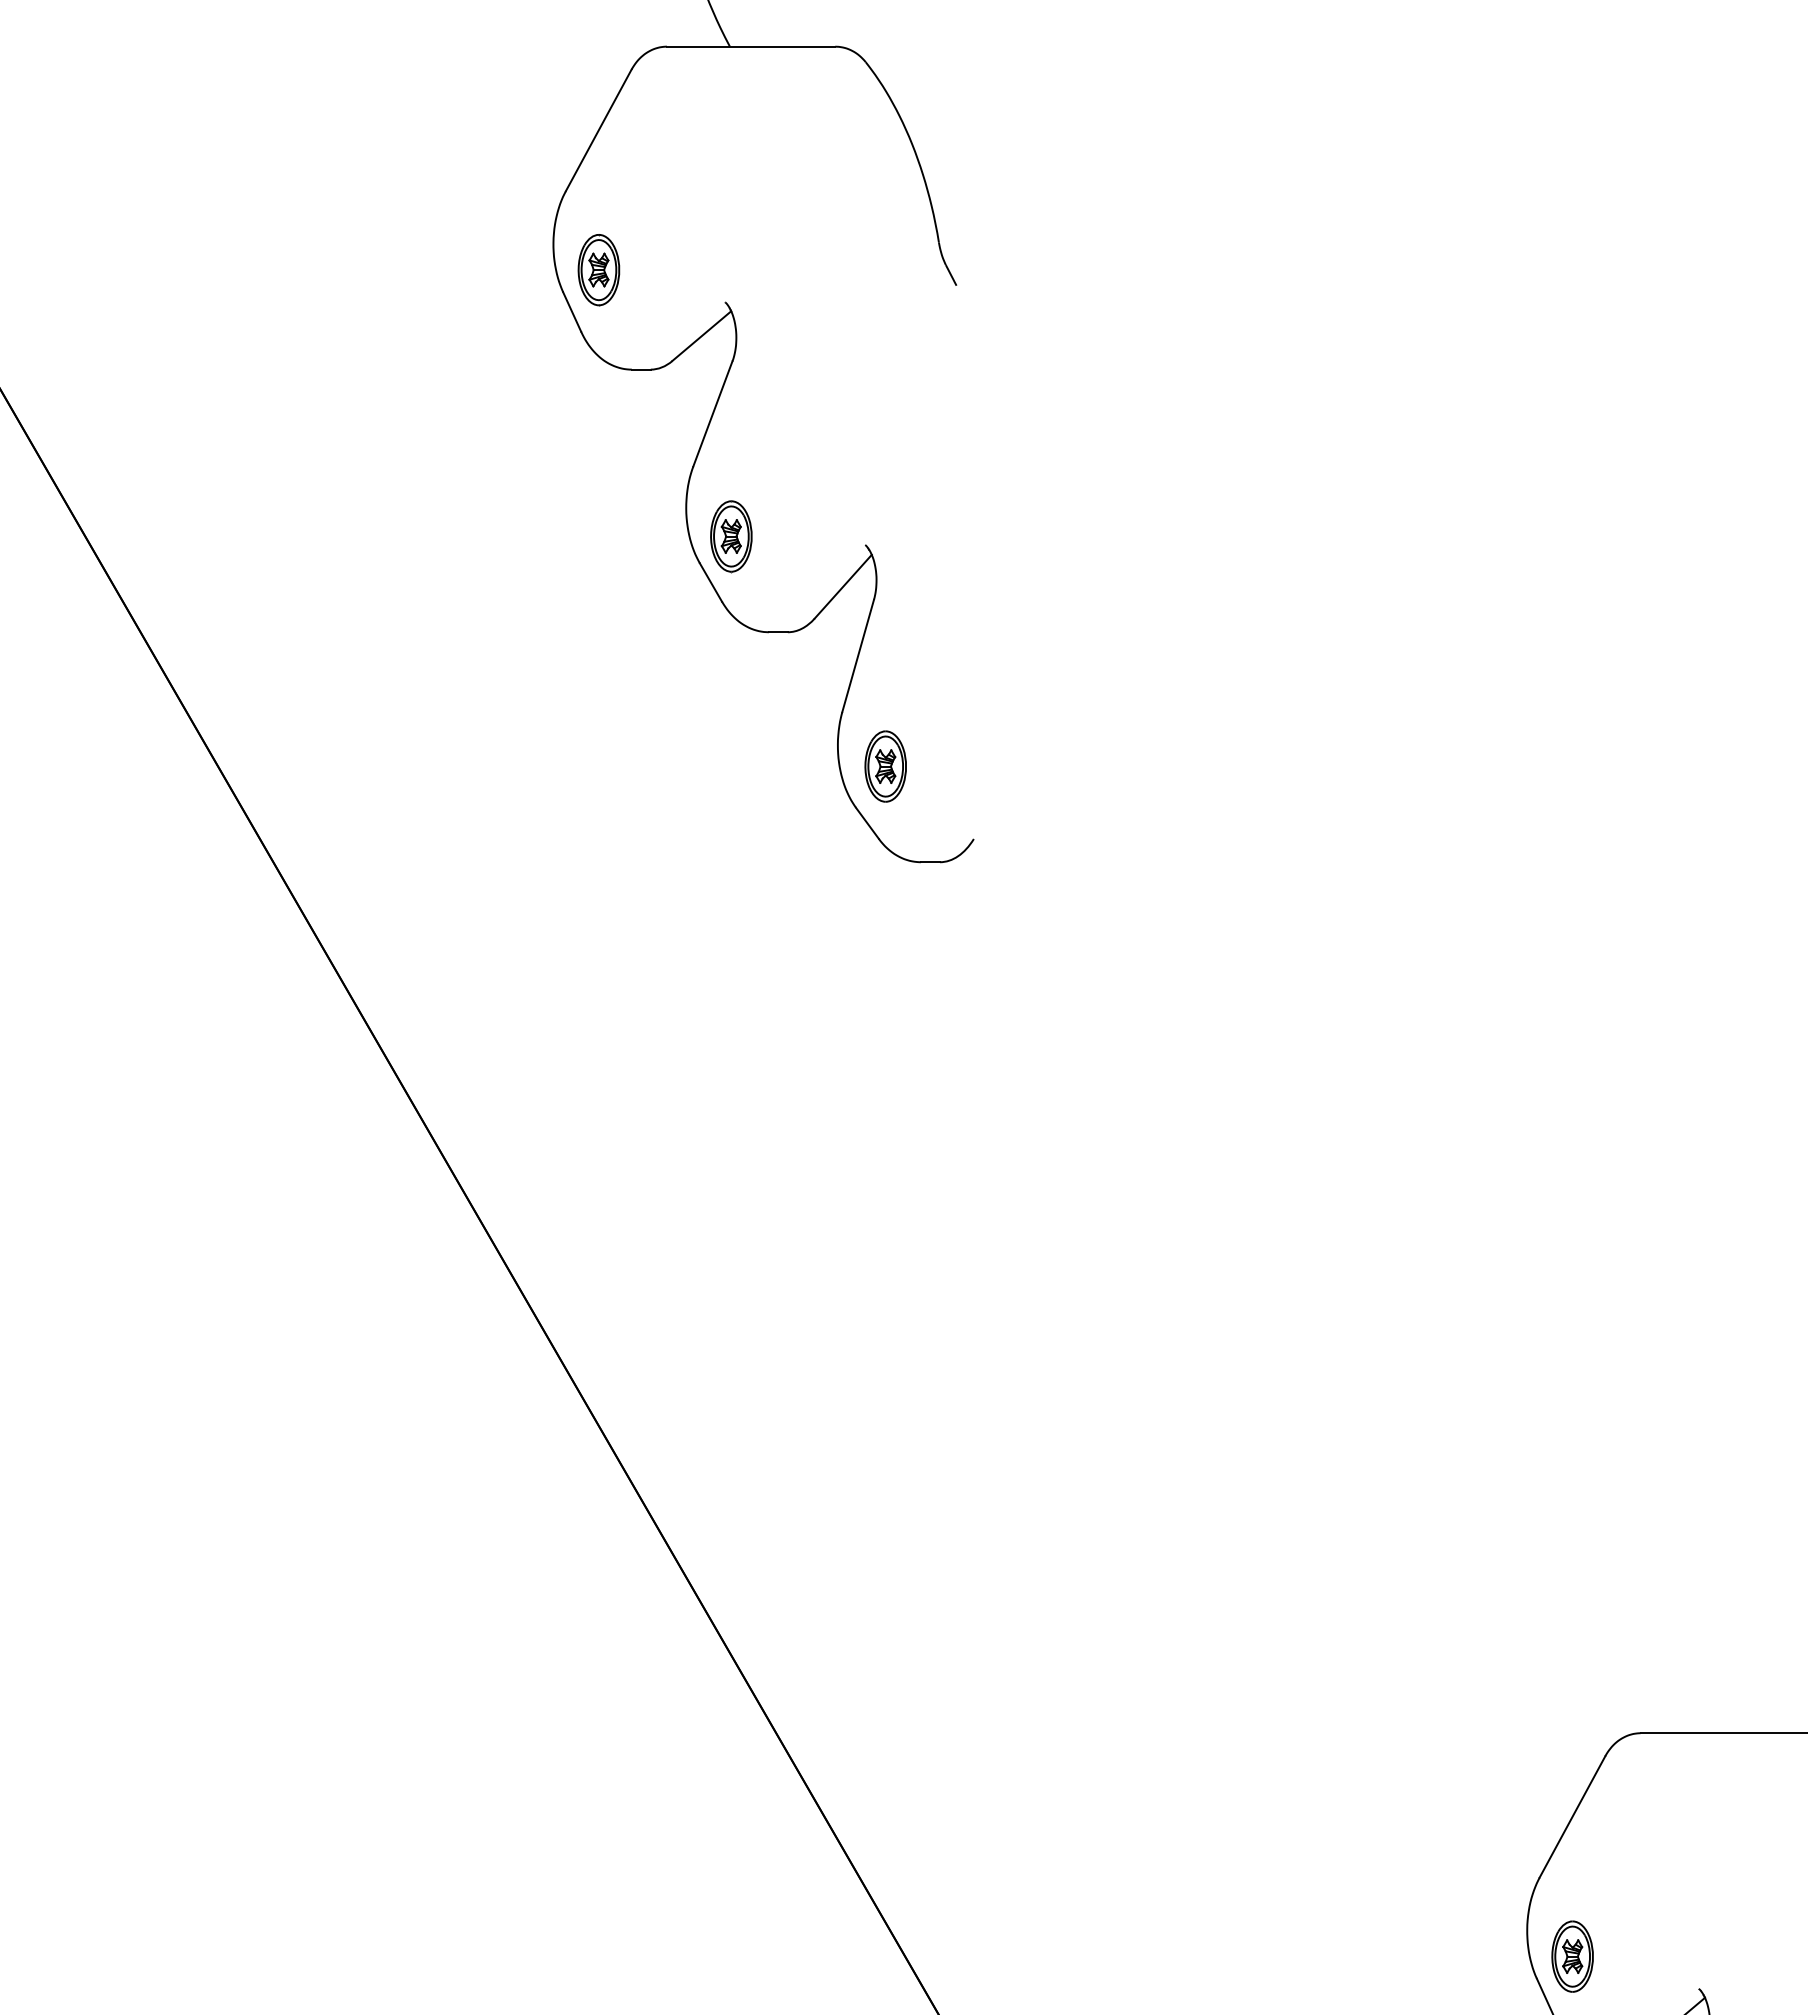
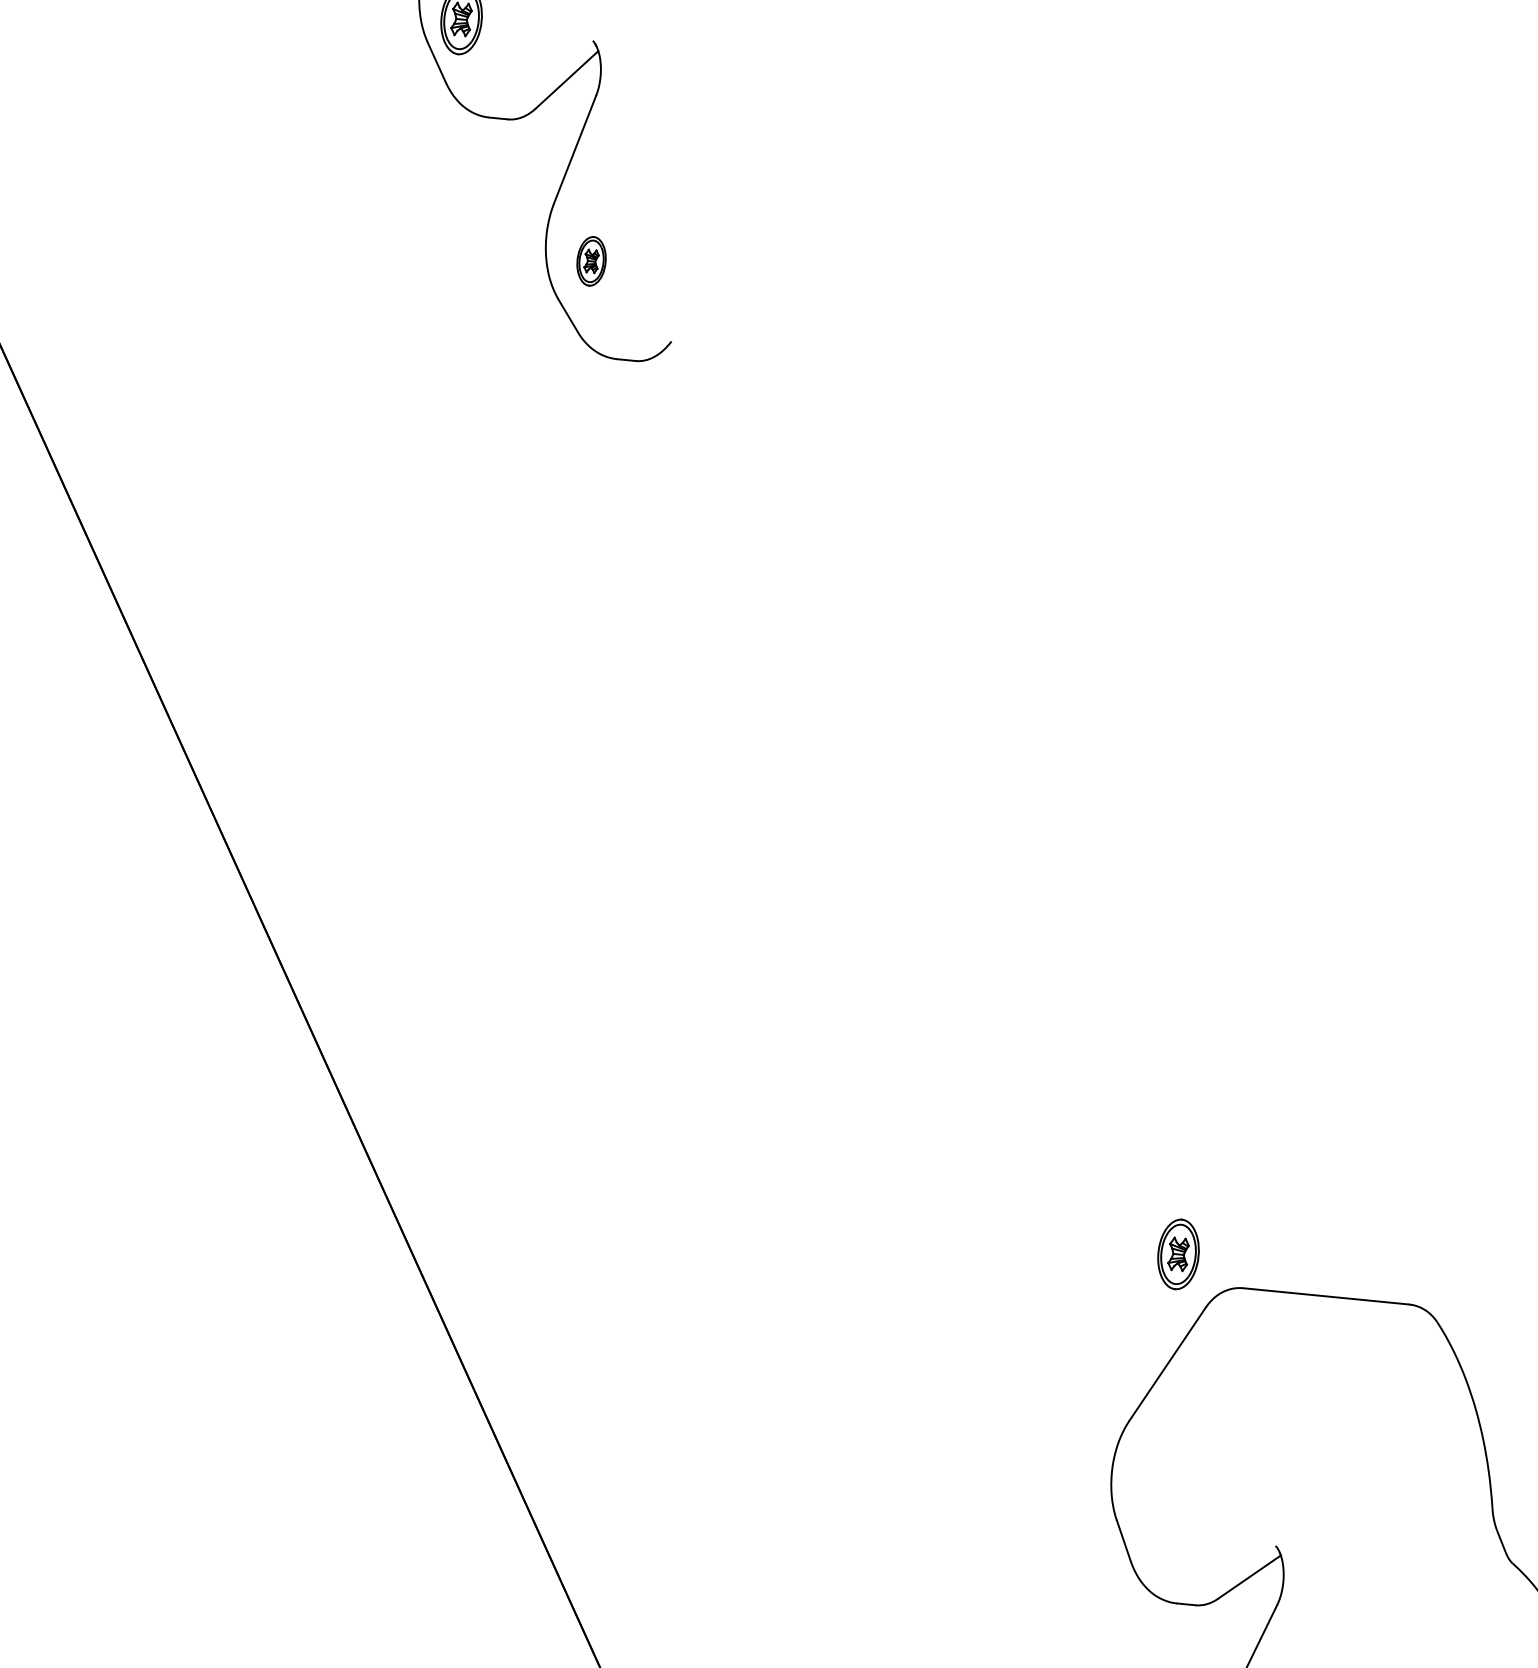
part: (885, 766) -> (591, 261), size x0.7
part: (1572, 1956) -> (1178, 1254), moved

